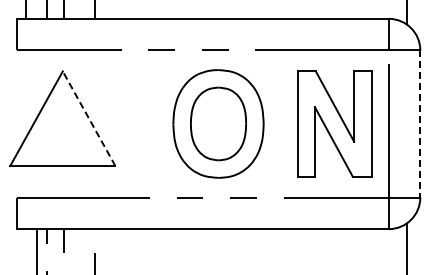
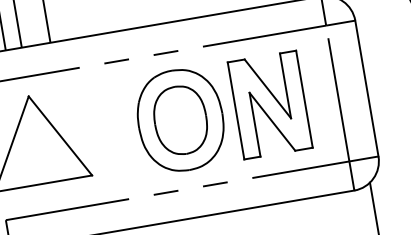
line: (88, 118) -> (59, 135), dashed -> solid
part: (334, 123) -> (270, 104), moved
line: (420, 123) -> (366, 88), dashed -> solid

